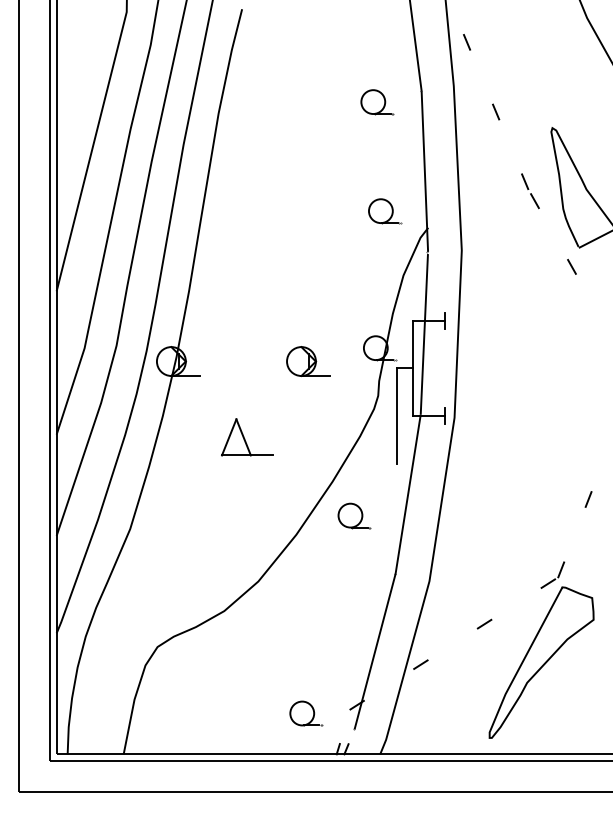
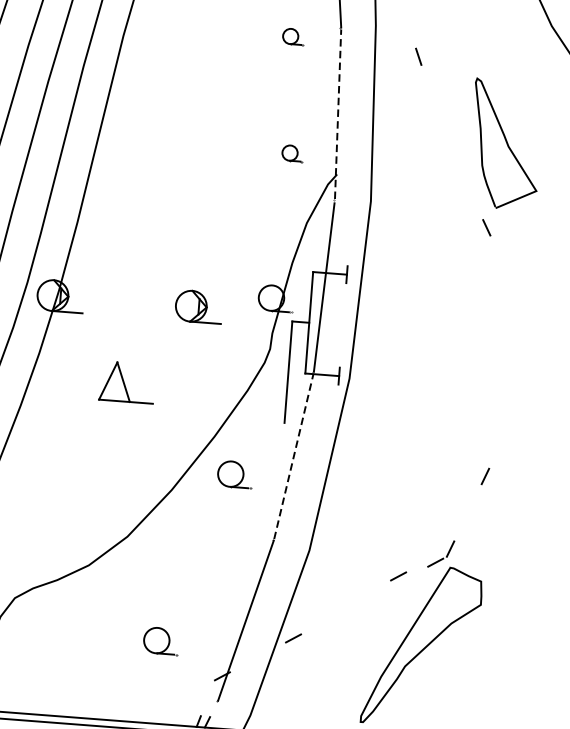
part: (377, 102) -> (293, 36), size x0.6
line: (424, 171) -> (337, 114), solid -> dashed
part: (530, 191) -> (448, 144), removed
part: (385, 211) -> (292, 153), size x0.6
line: (408, 494) -> (294, 456), solid -> dashed
line: (484, 623) -> (398, 575), moved
part: (306, 713) -> (161, 640), moved

